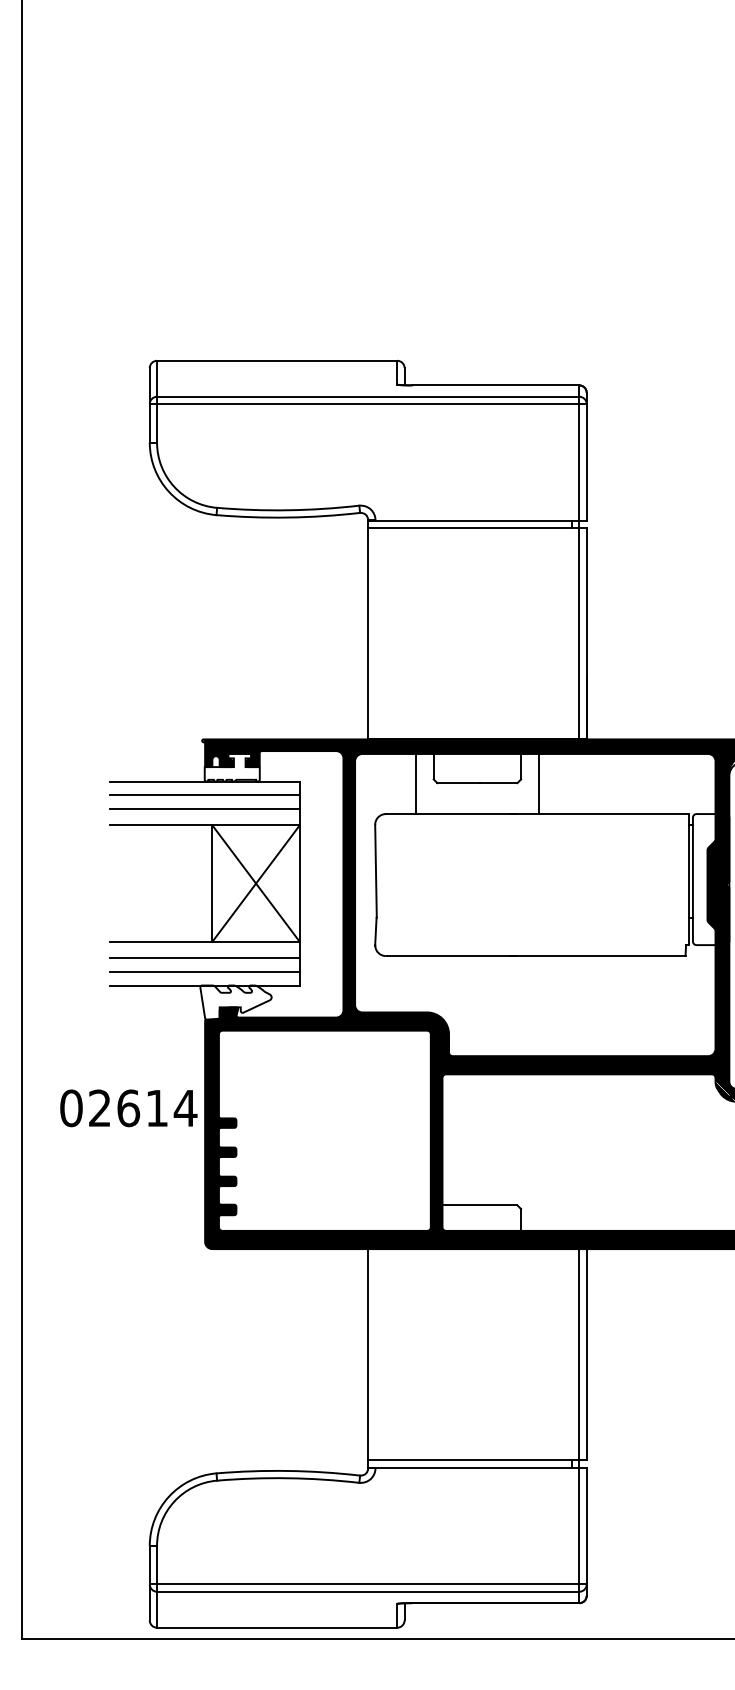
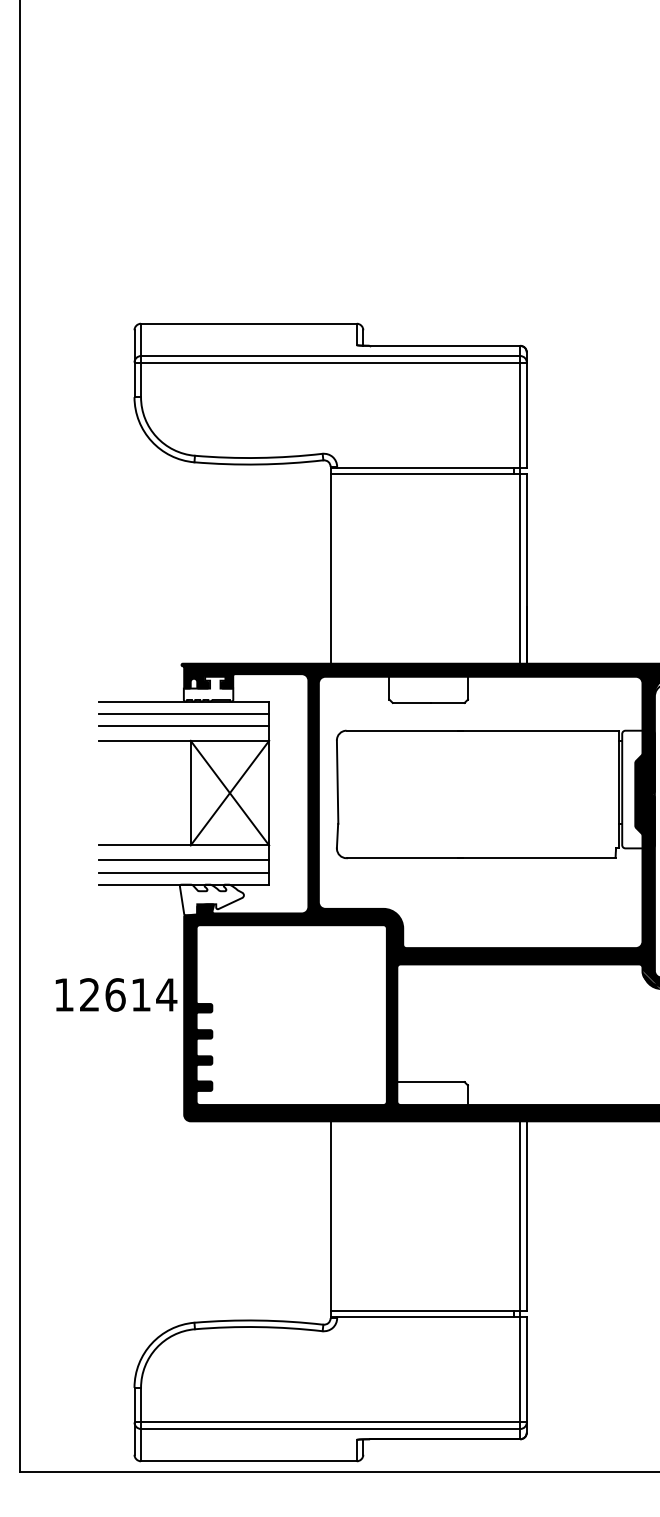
line: (415, 783) -> (373, 703), removed
line: (539, 783) -> (484, 703), removed
text: (71, 1108) -> (64, 995), 02614 -> 12614

